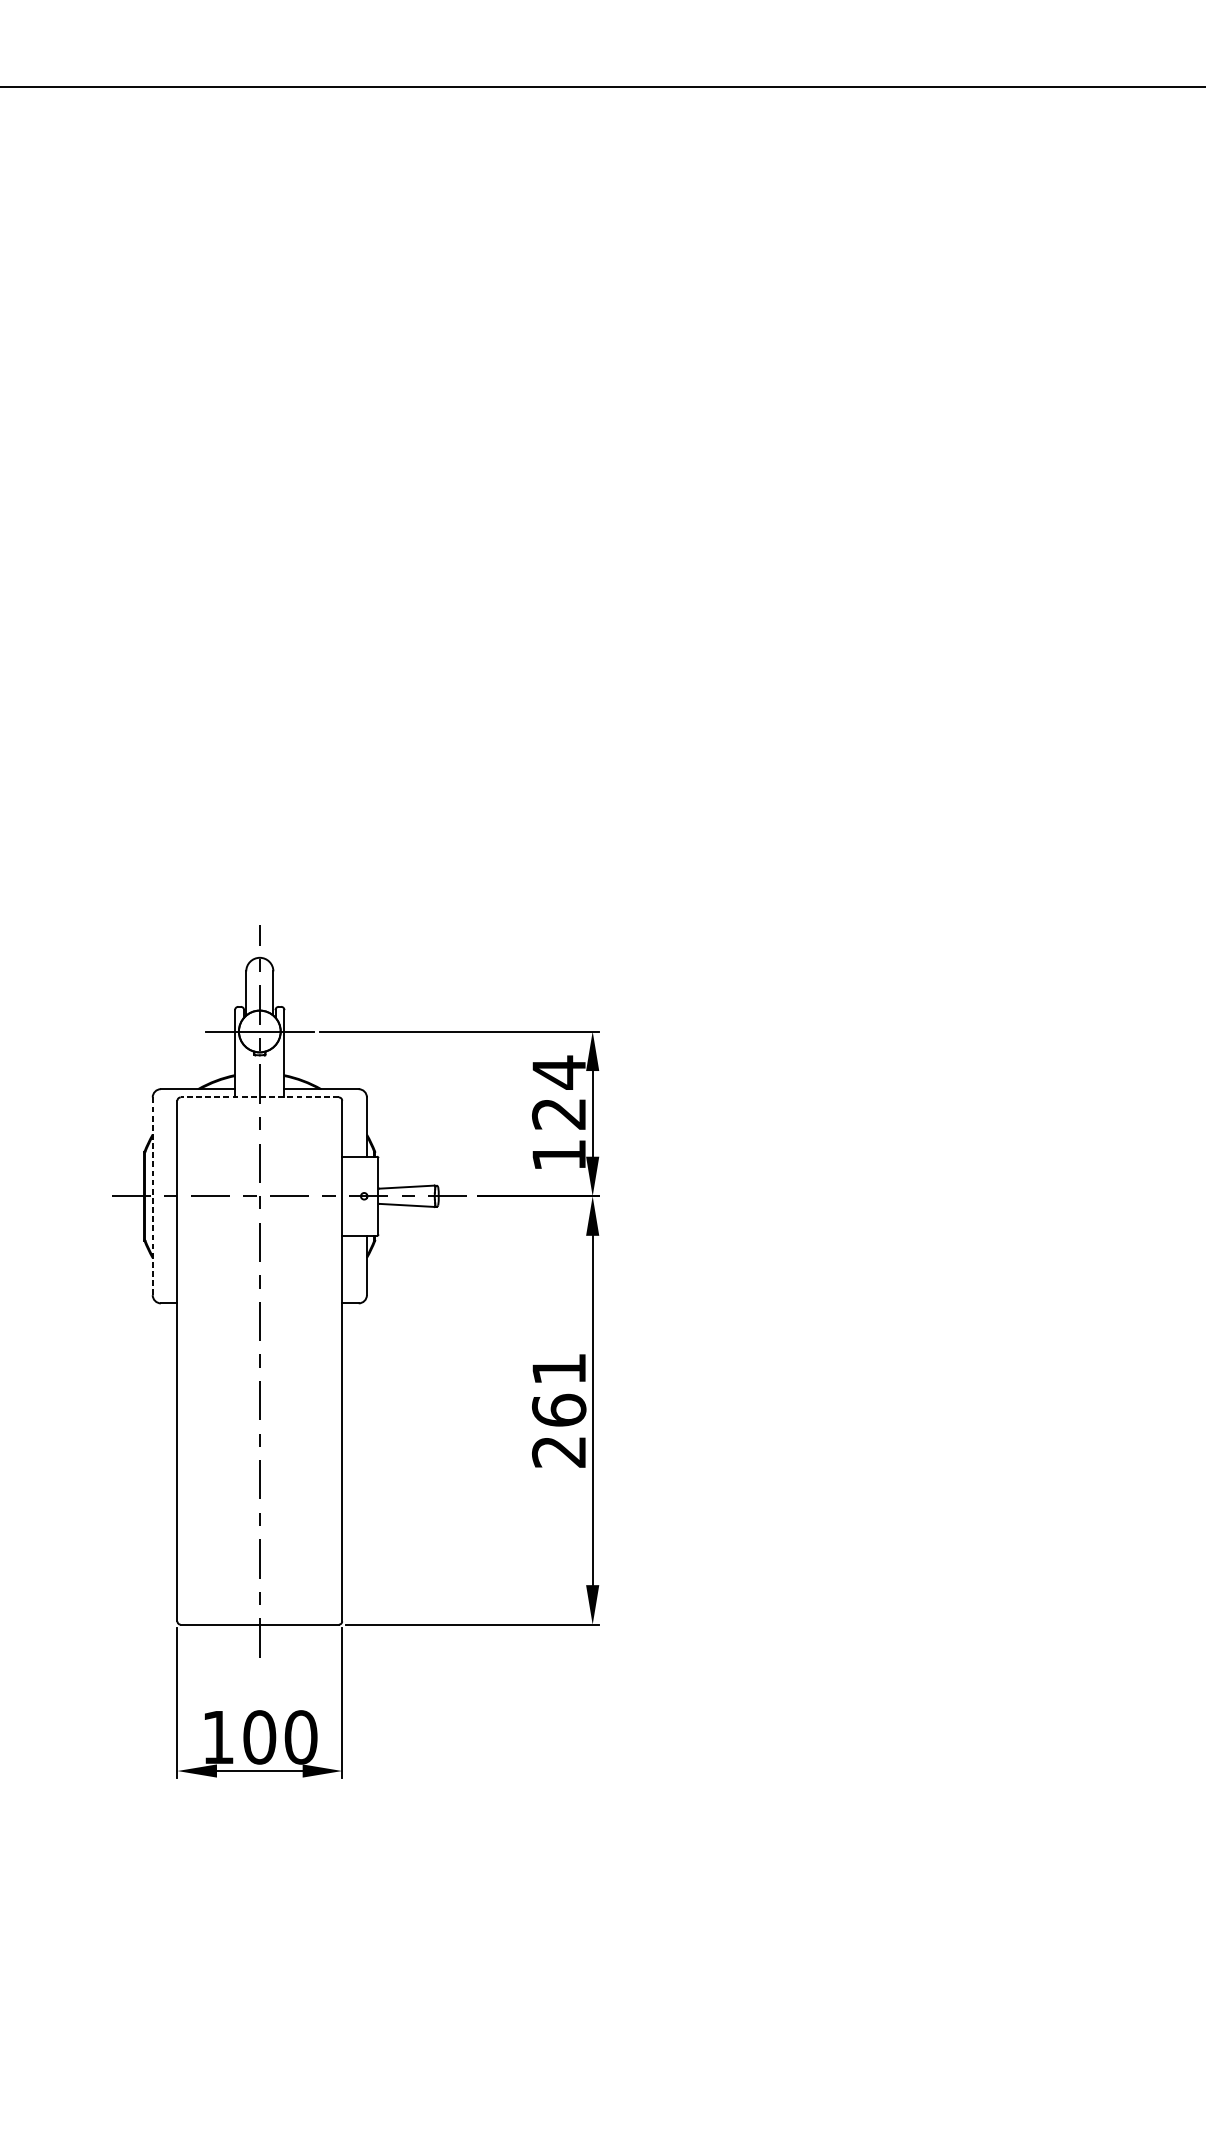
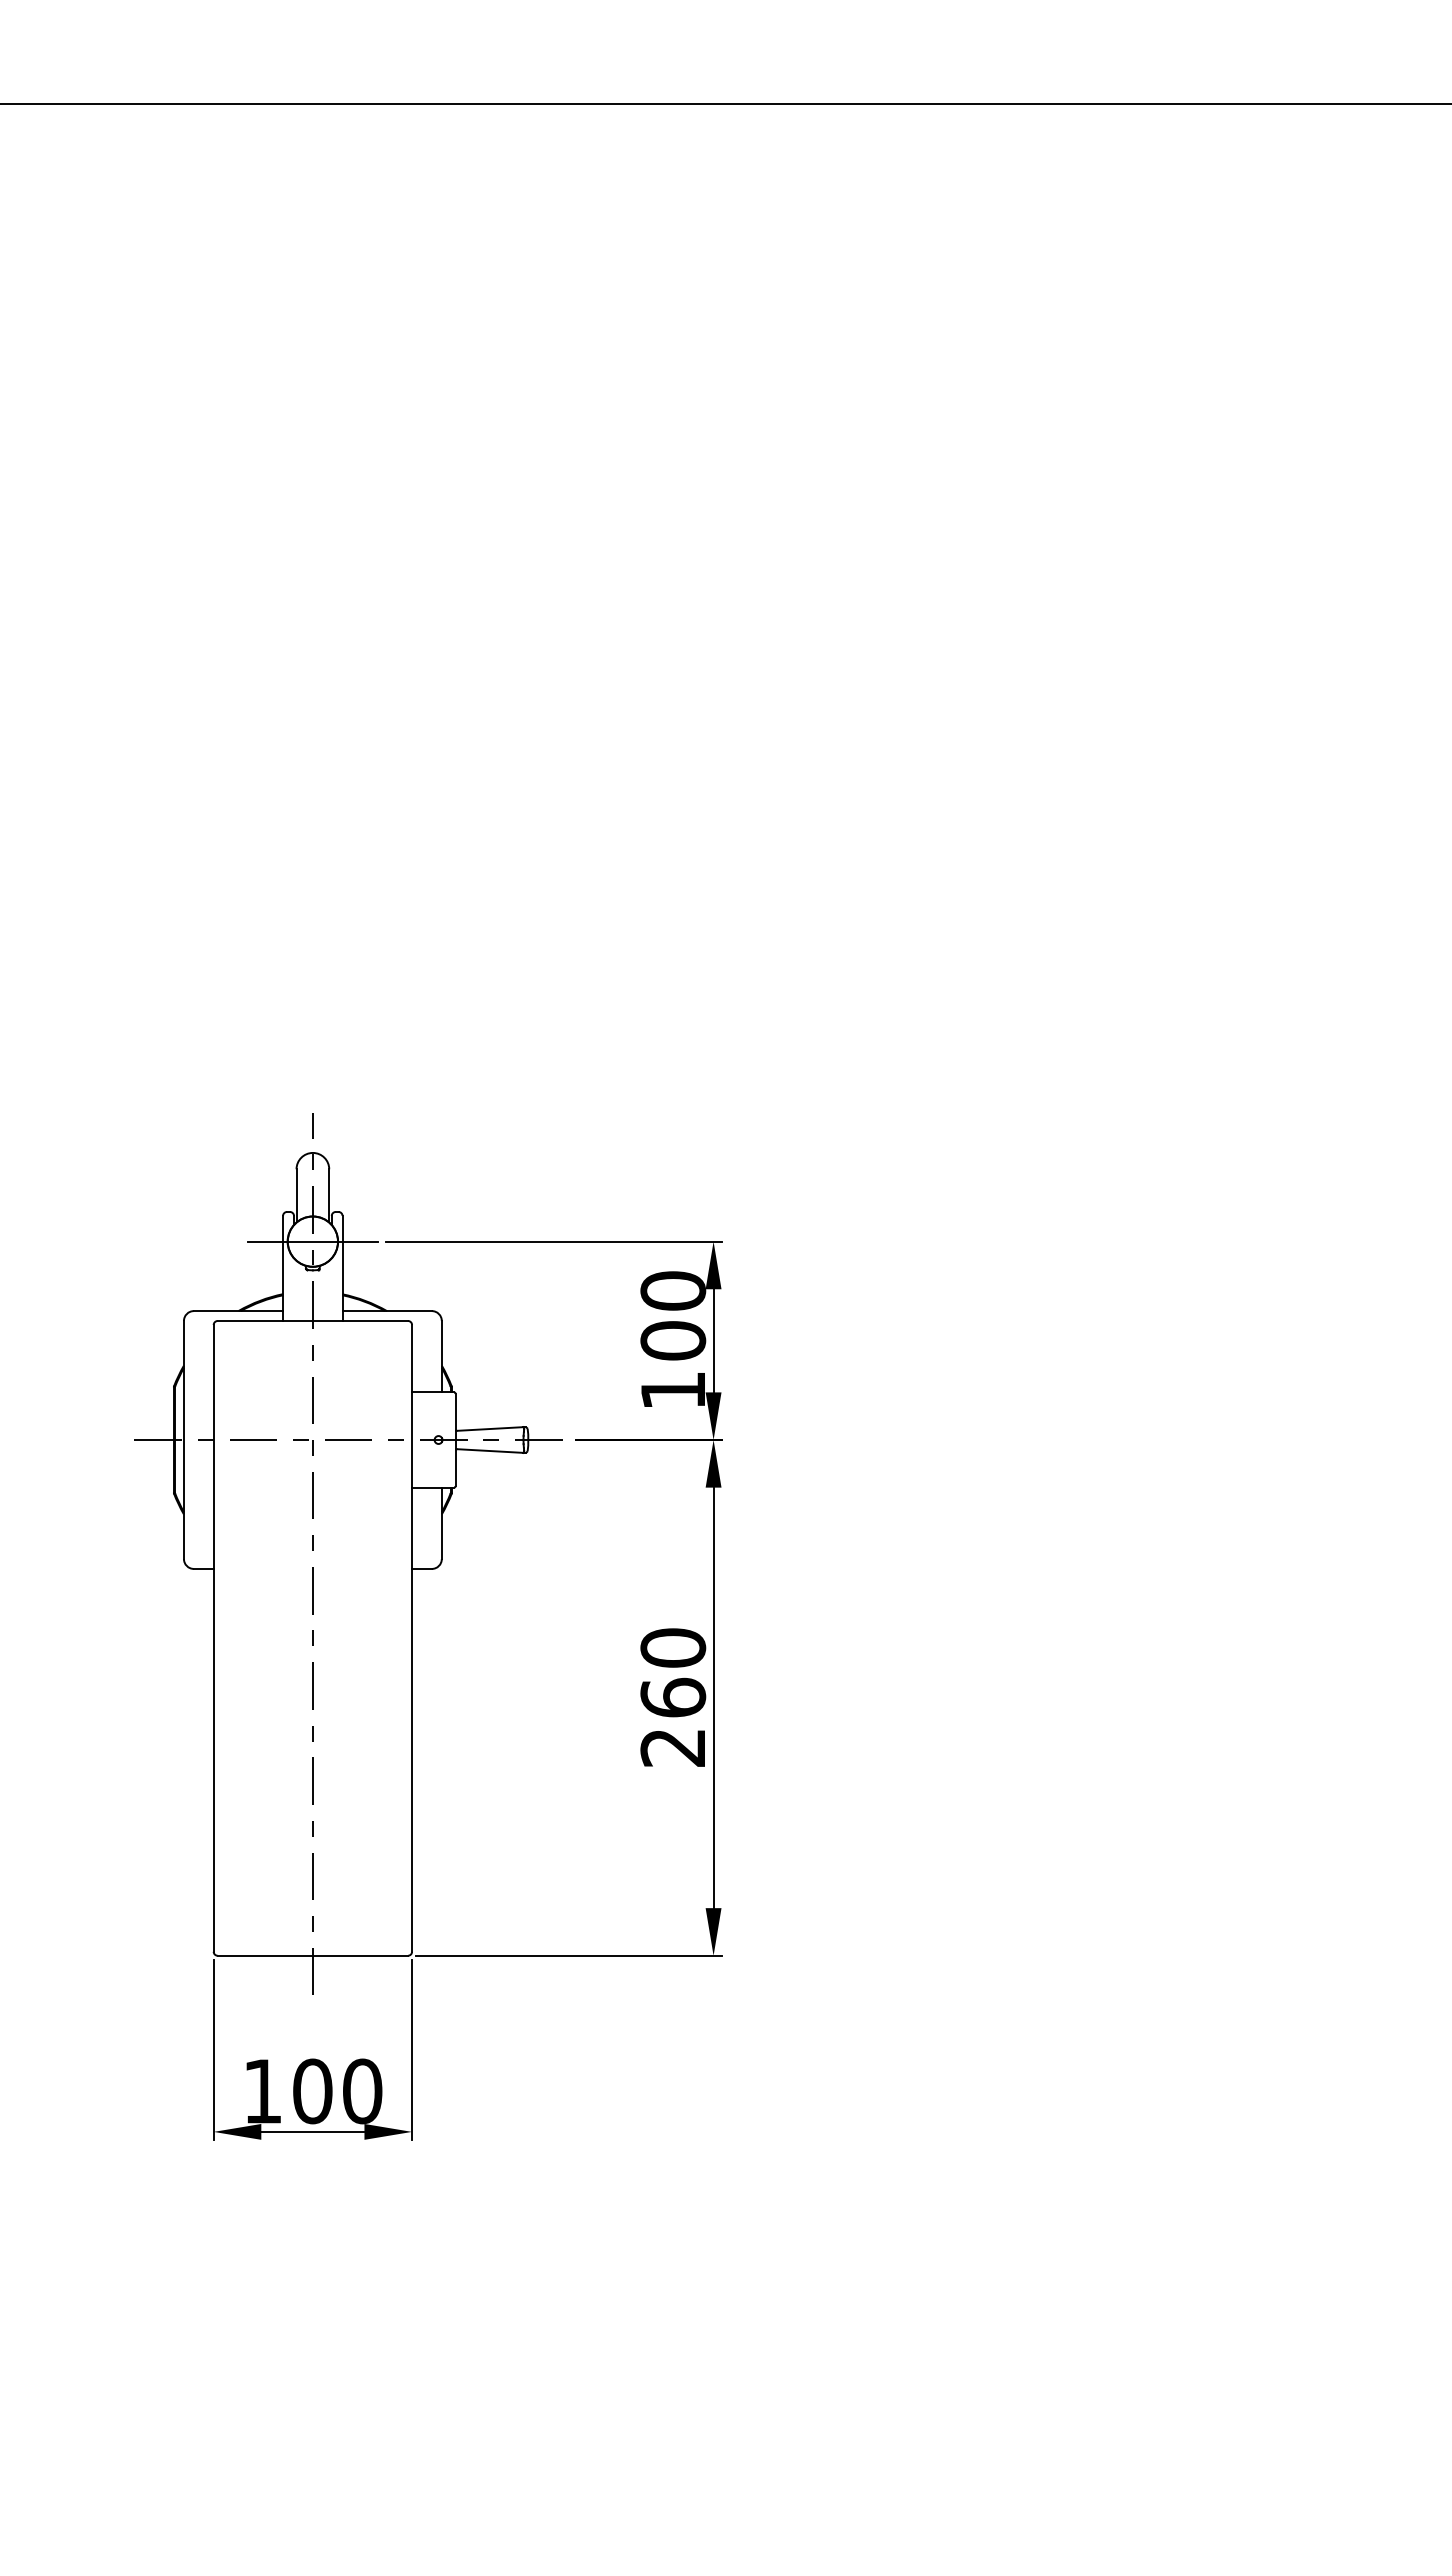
text: (559, 1092) -> (673, 1315), 124 -> 100
line: (259, 1097) -> (312, 1321), dashed -> solid
line: (152, 1195) -> (183, 1439), dashed -> solid
text: (559, 1368) -> (673, 1647), 261 -> 260

